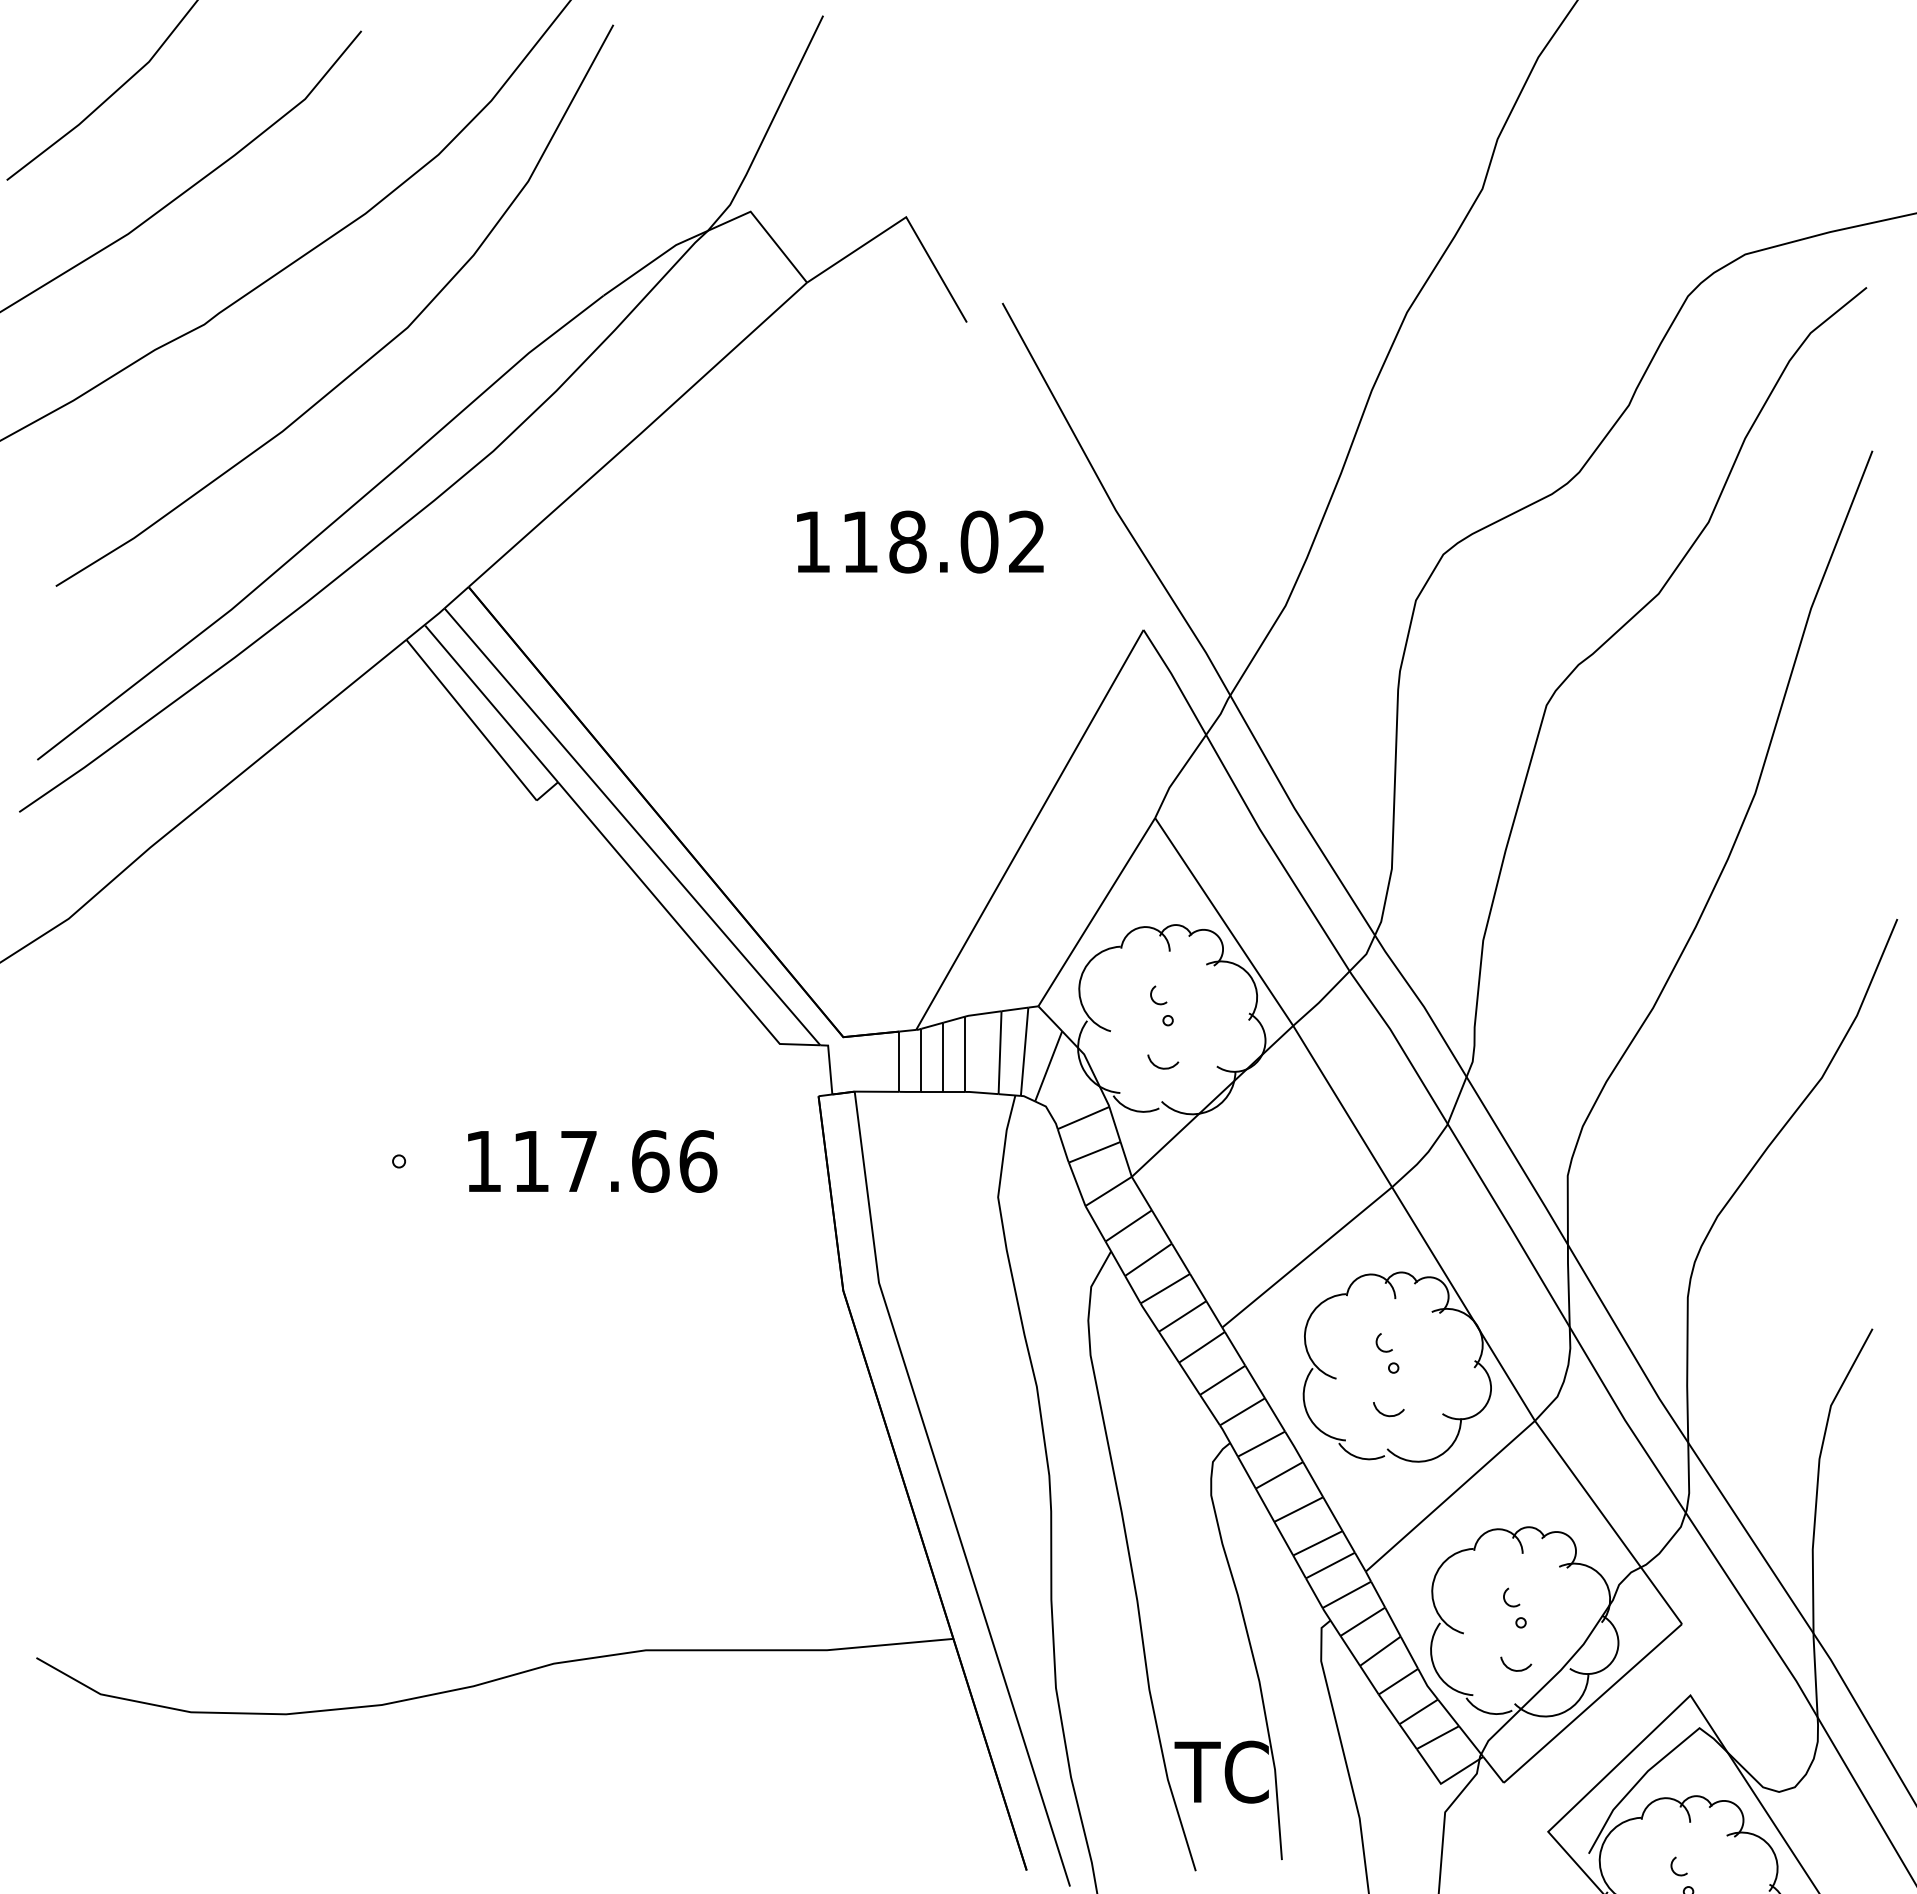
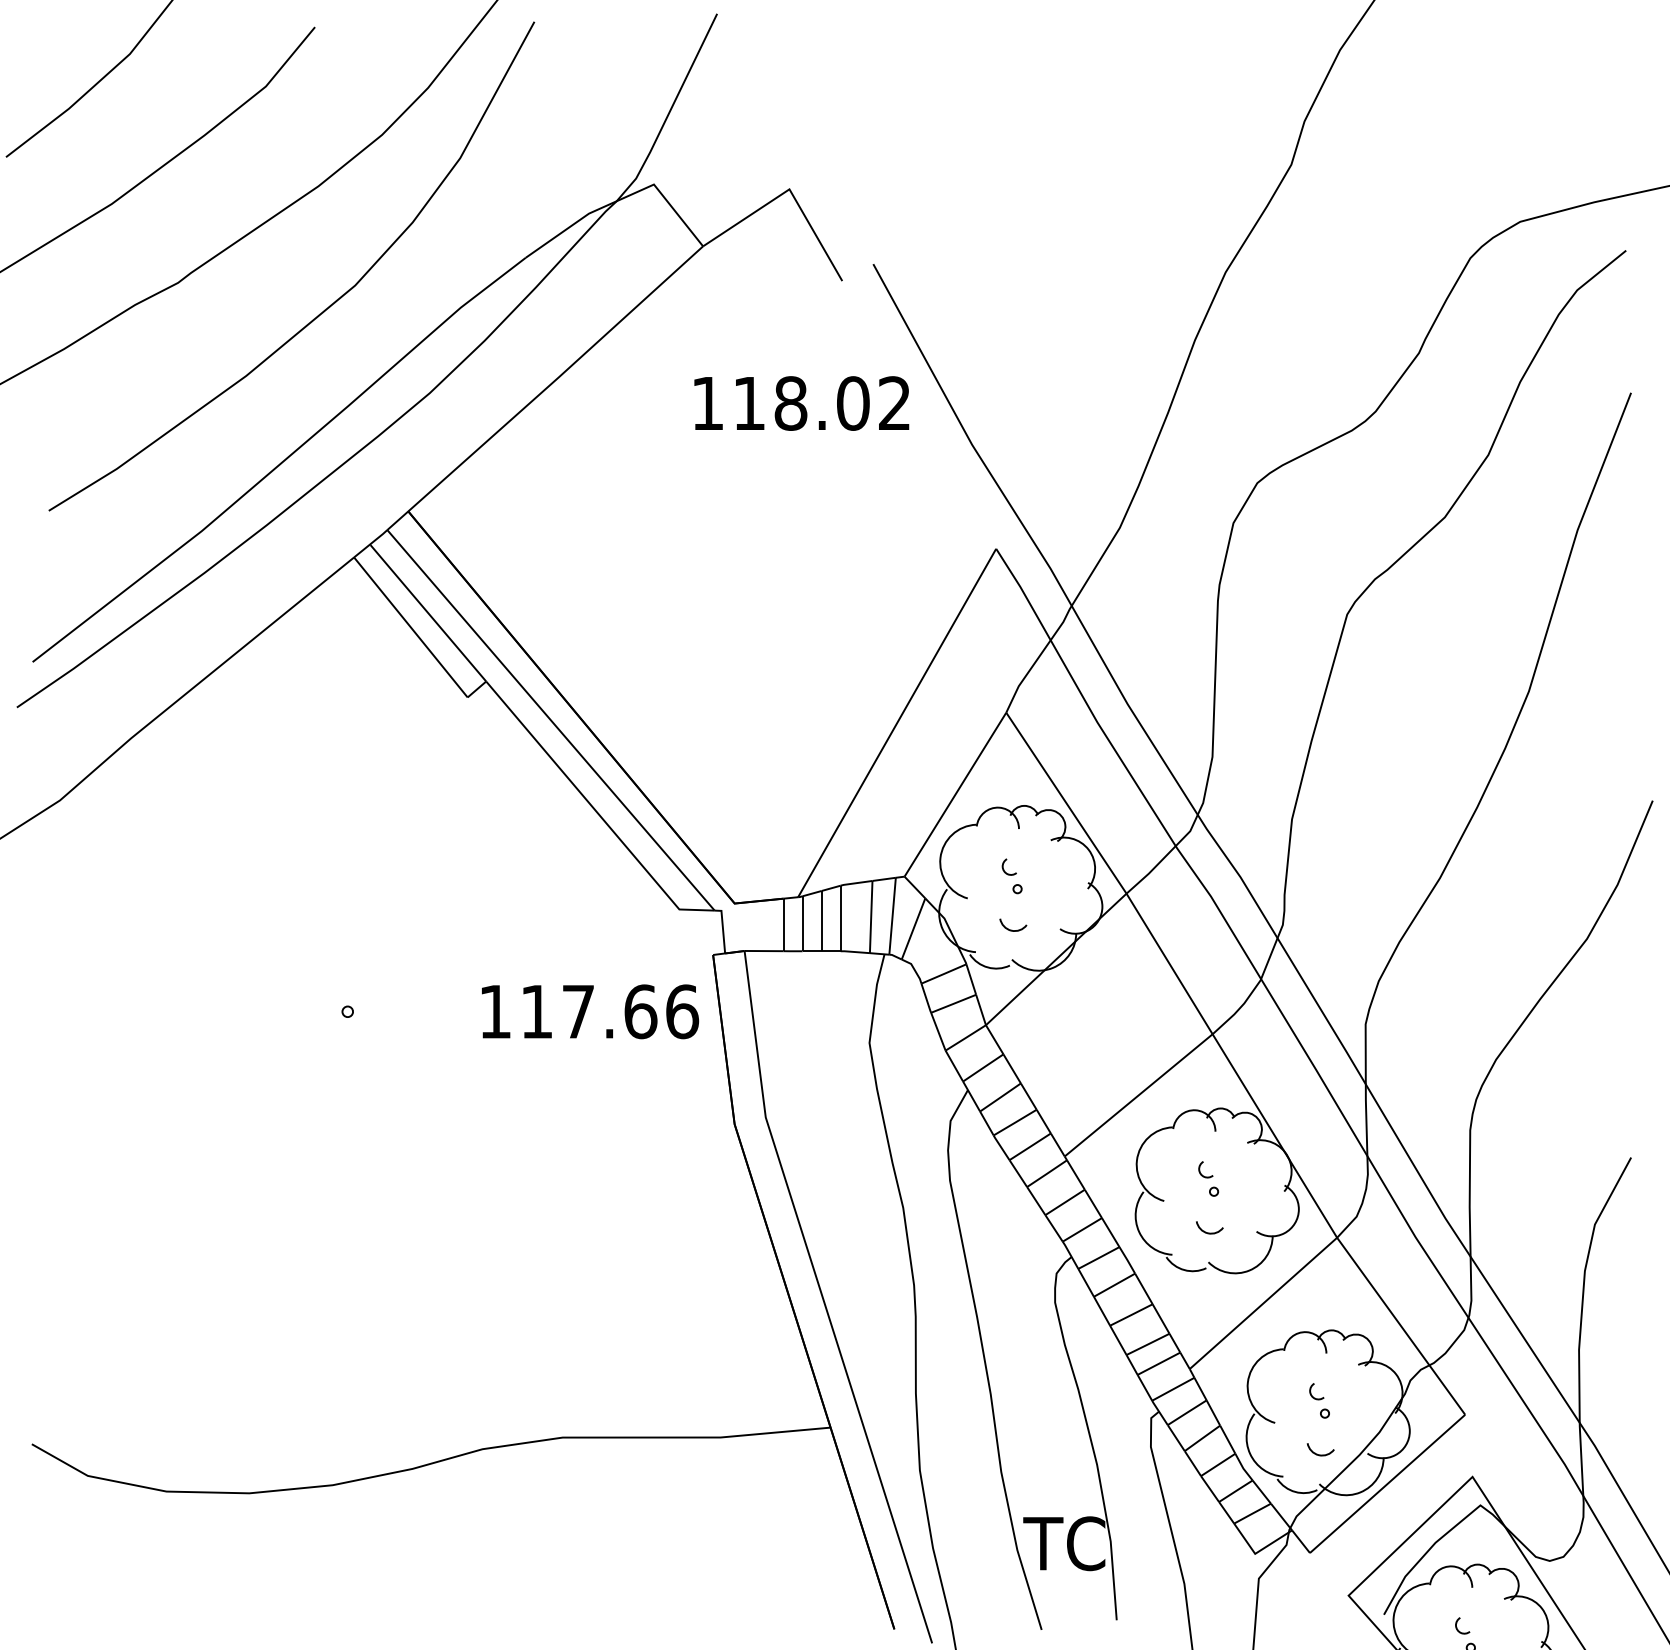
text: (920, 541) -> (801, 403), moved
text: (592, 1161) -> (590, 1011), moved

